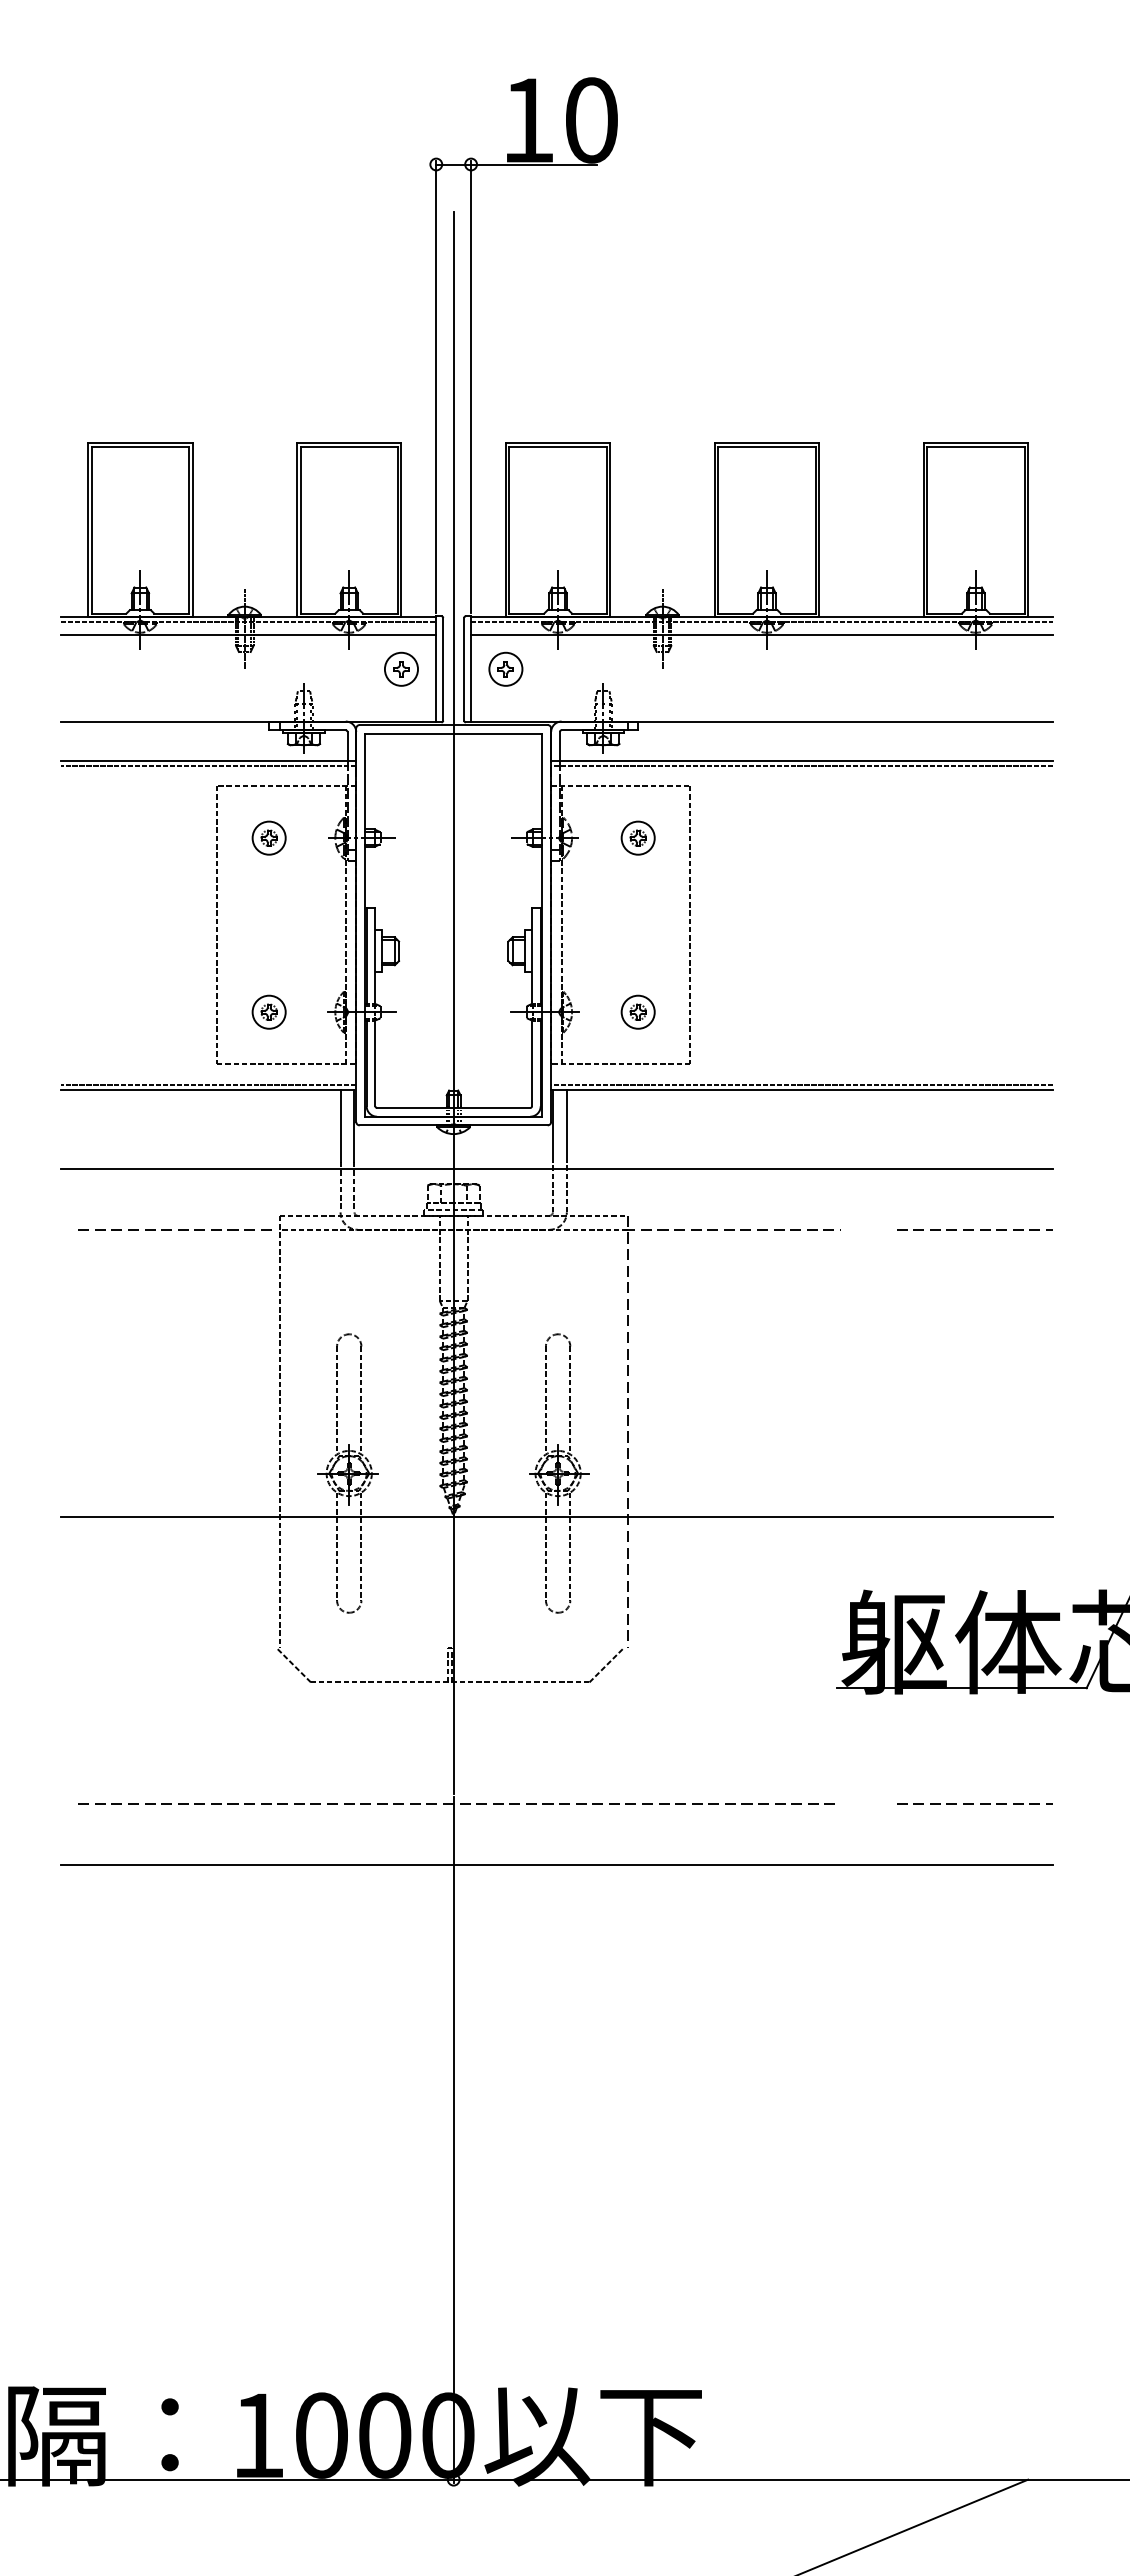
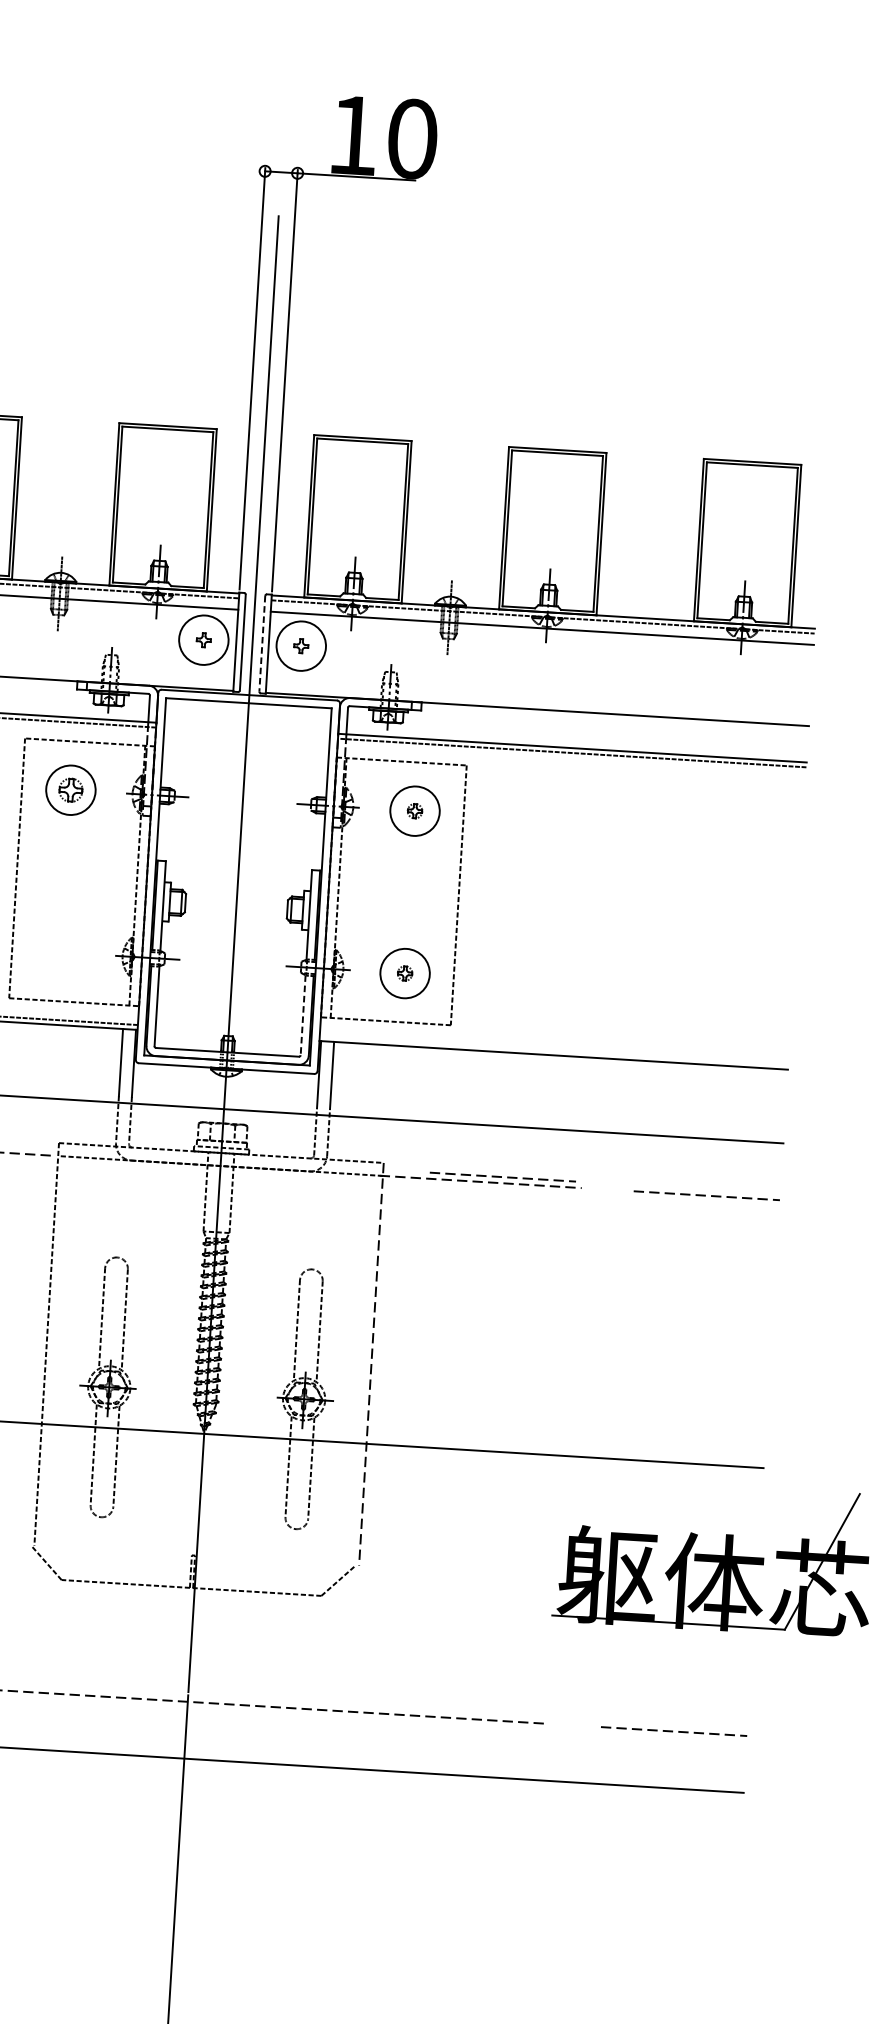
circle: (401, 668) -> (203, 639), size x1.6
circle: (505, 668) -> (300, 645), size x1.6
line: (464, 669) -> (262, 643), solid -> dashed
part: (268, 837) -> (70, 789), size x1.6
circle: (637, 837) -> (414, 810), size x1.6
part: (268, 1011) -> (60, 951), removed
circle: (637, 1011) -> (404, 972), size x1.6
line: (532, 1063) -> (303, 1015), solid -> dashed
line: (802, 1084) -> (554, 1050), removed
line: (754, 1222) -> (501, 1176), added

